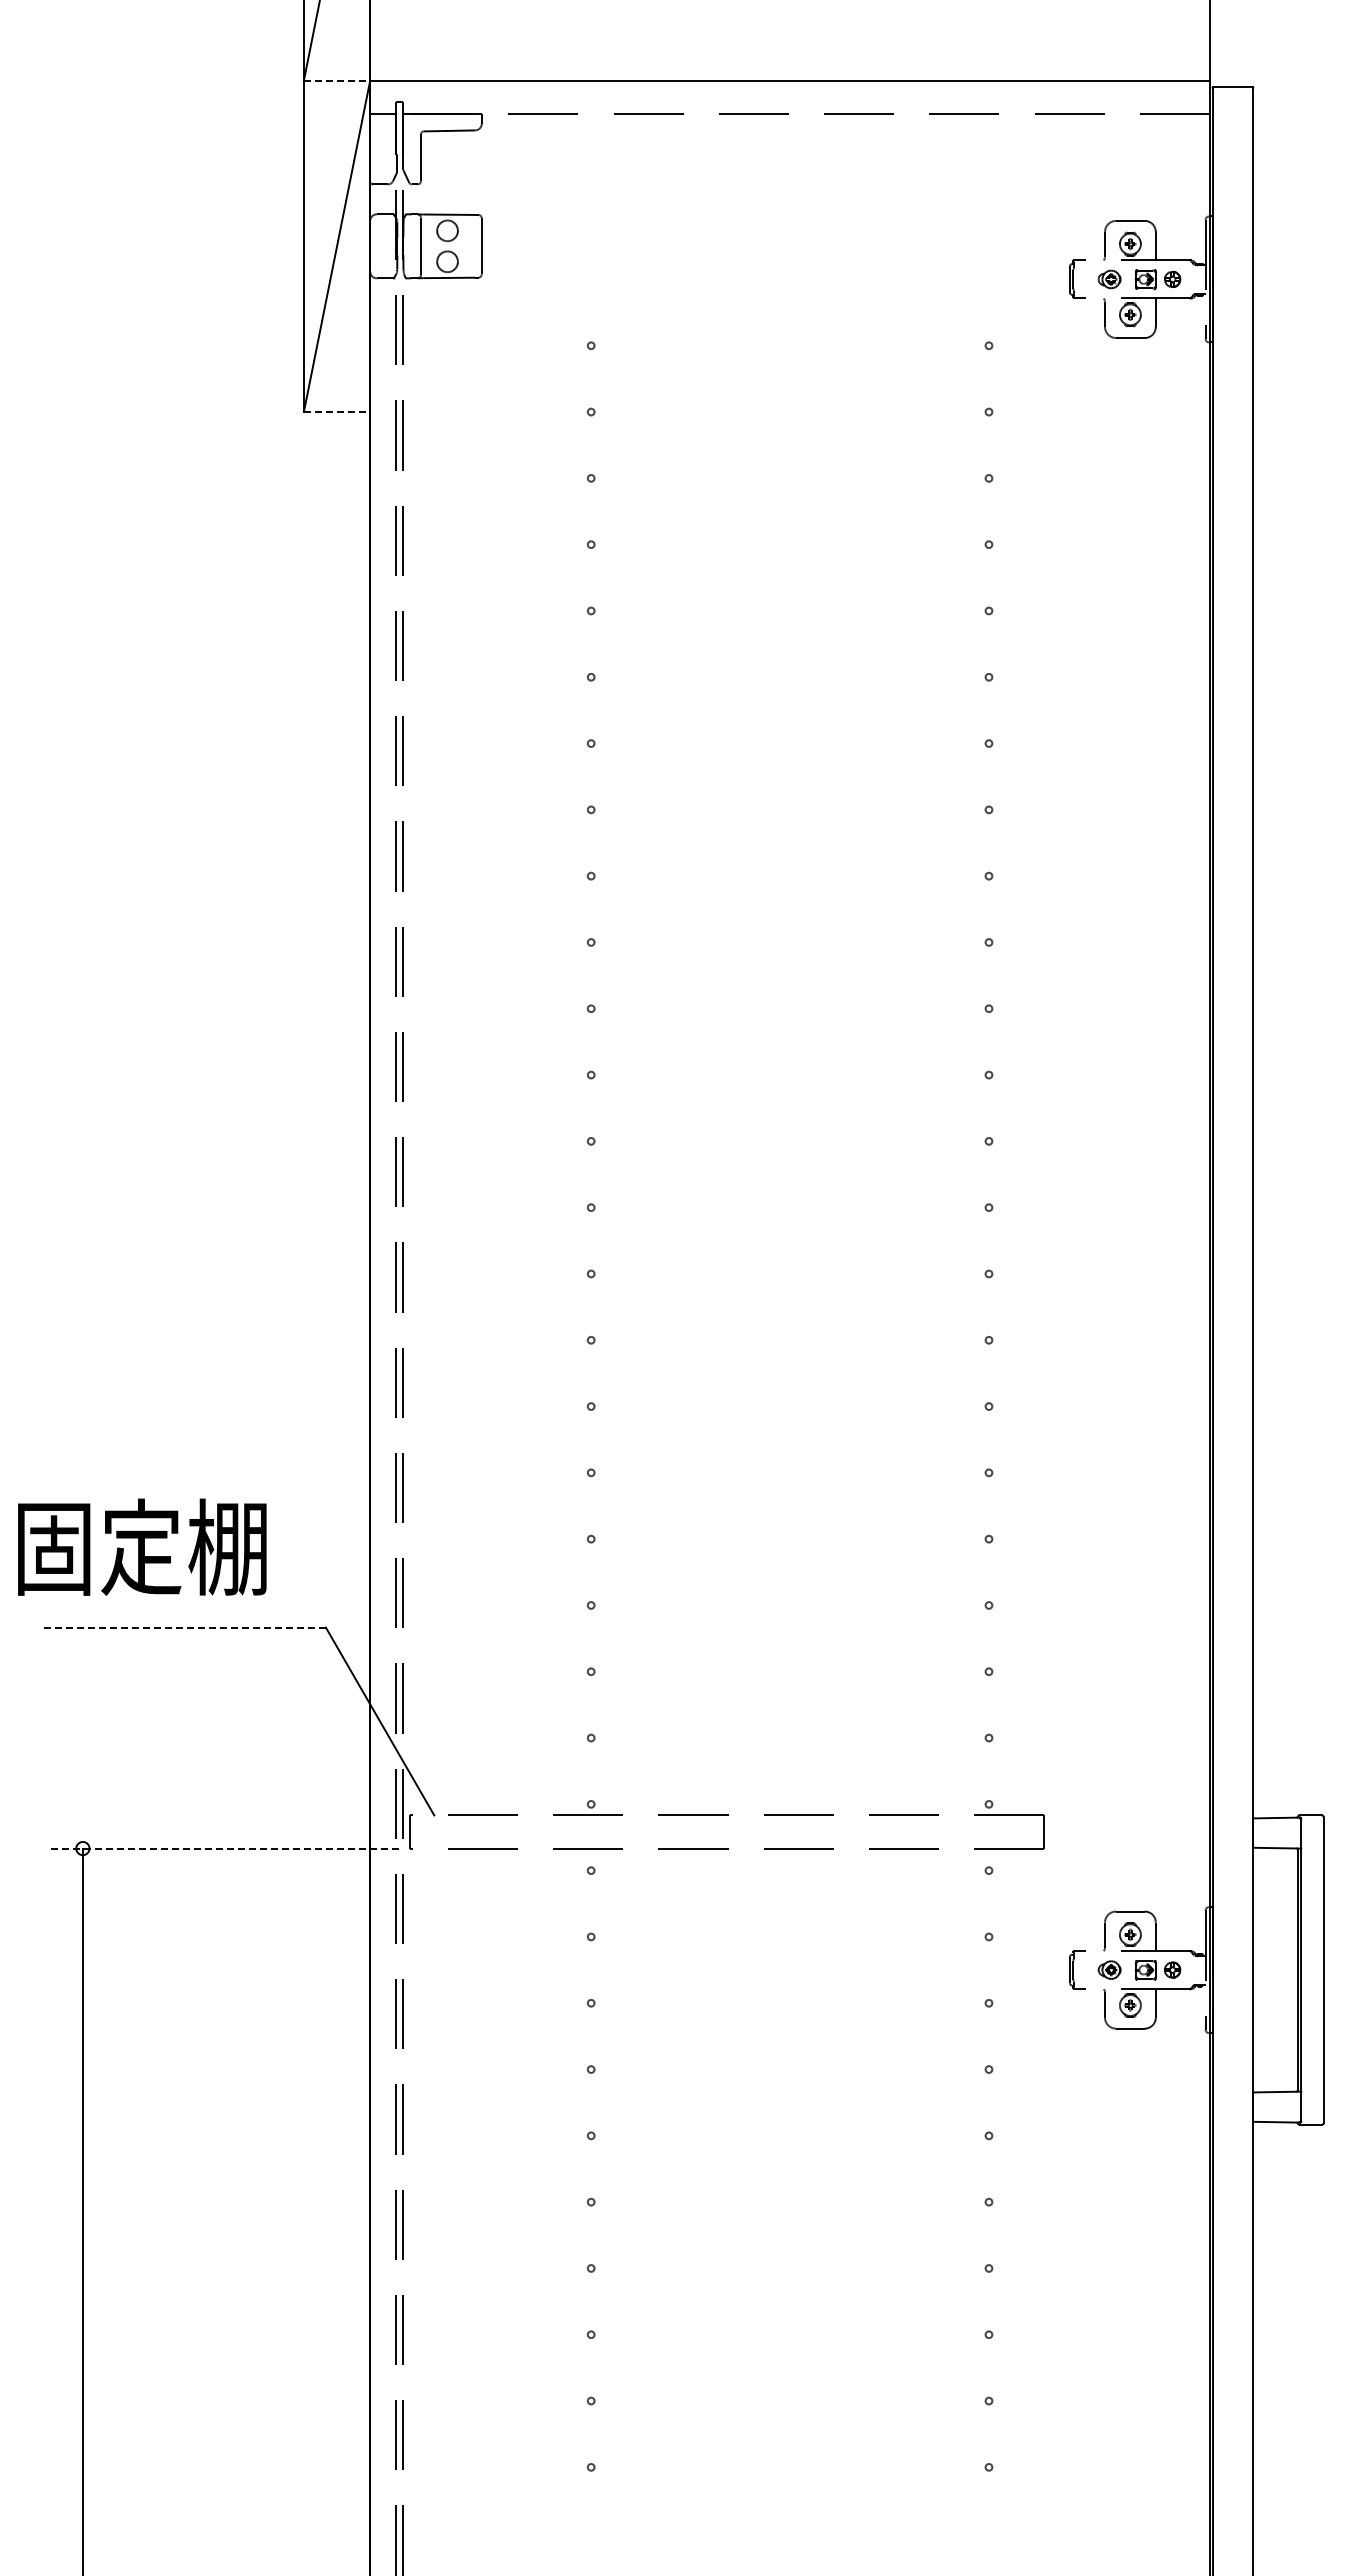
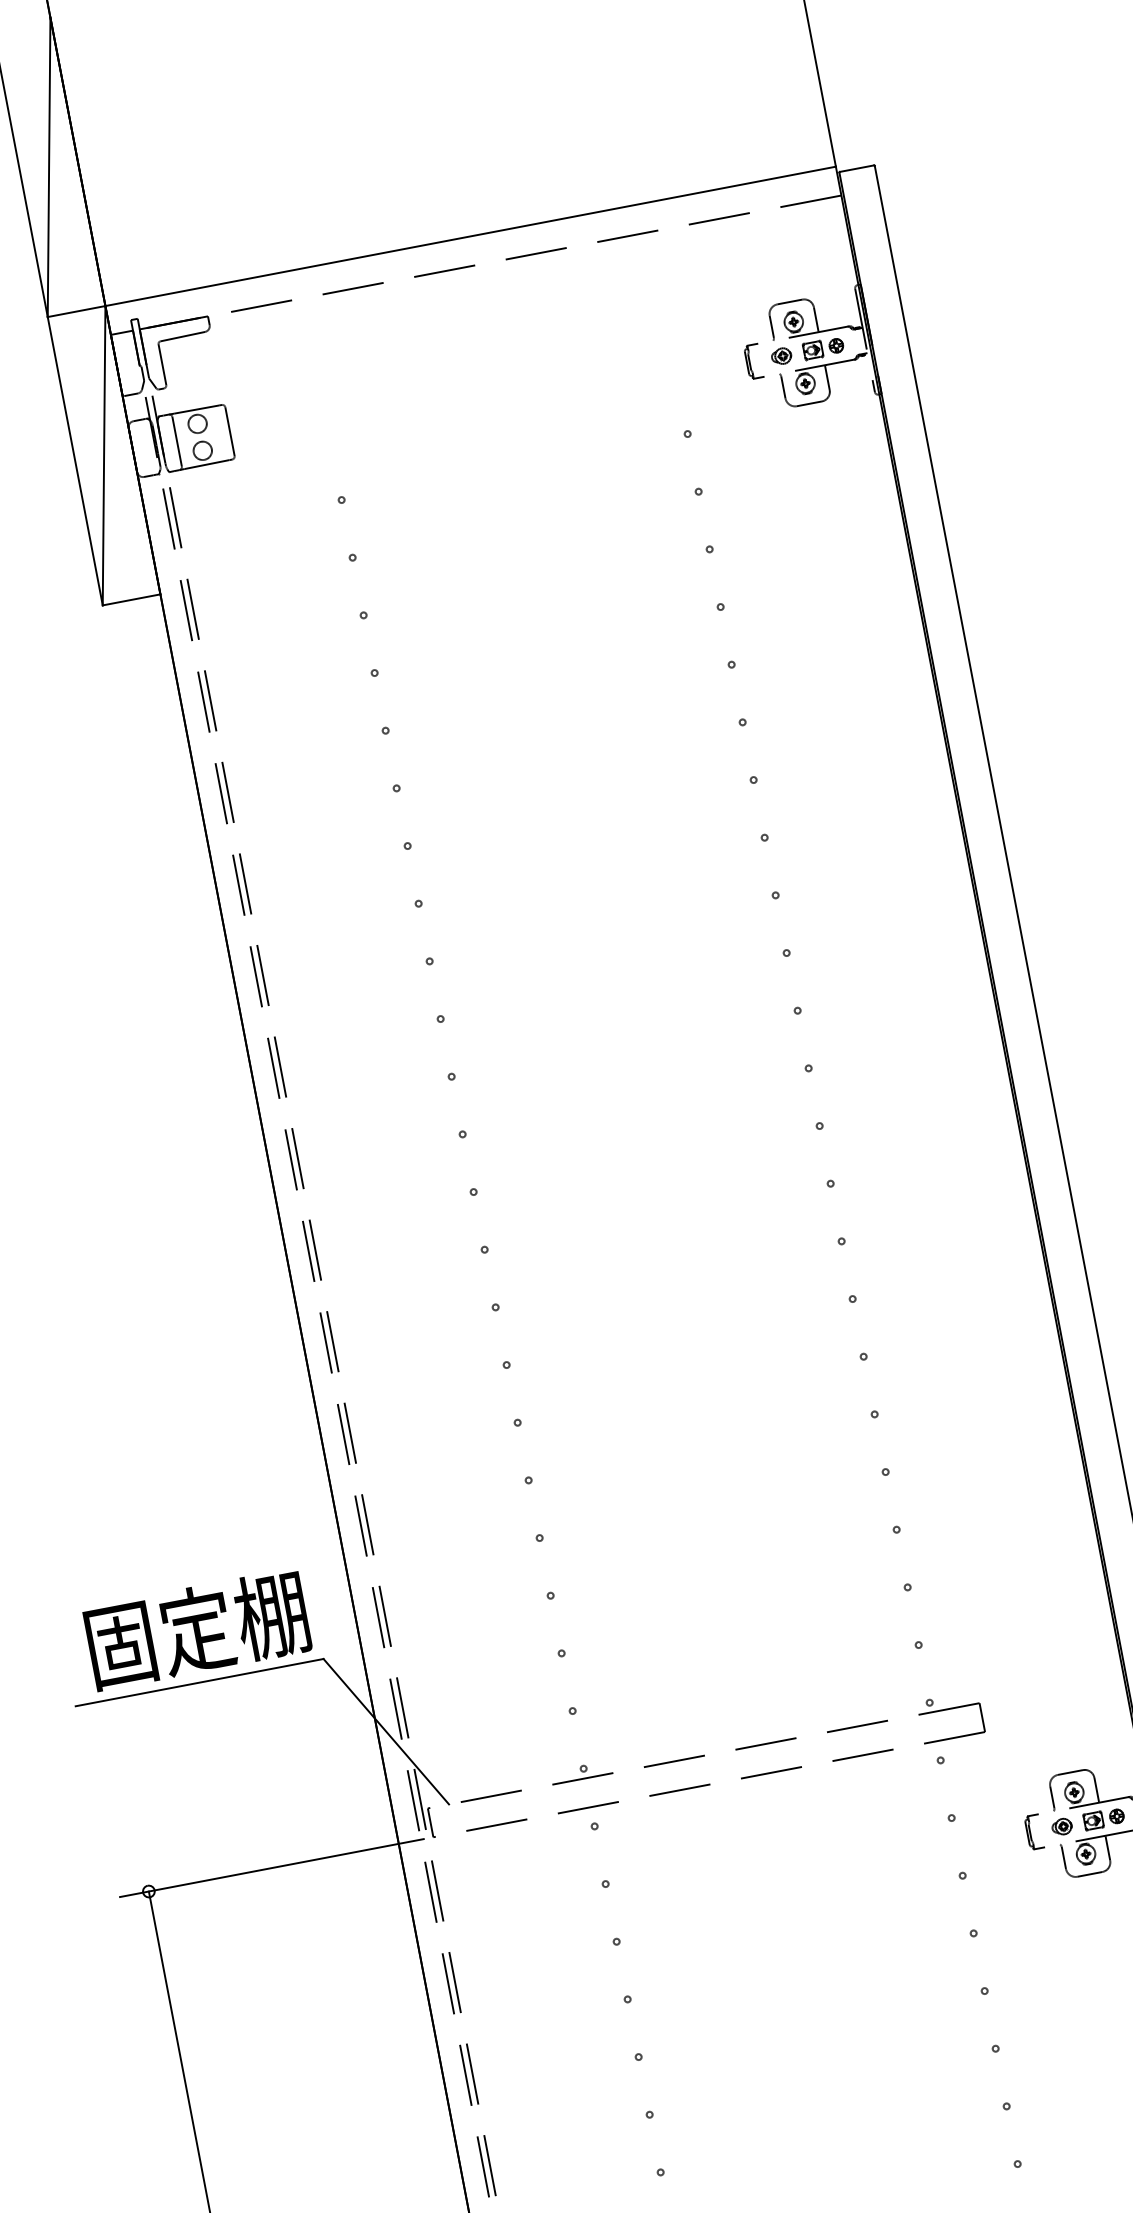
line: (337, 80) -> (76, 311), dashed -> solid
line: (337, 412) -> (132, 600), dashed -> solid
text: (142, 1546) -> (197, 1628), moved
line: (182, 1627) -> (198, 1682), dashed -> solid
line: (224, 1848) -> (272, 1867), dashed -> solid

